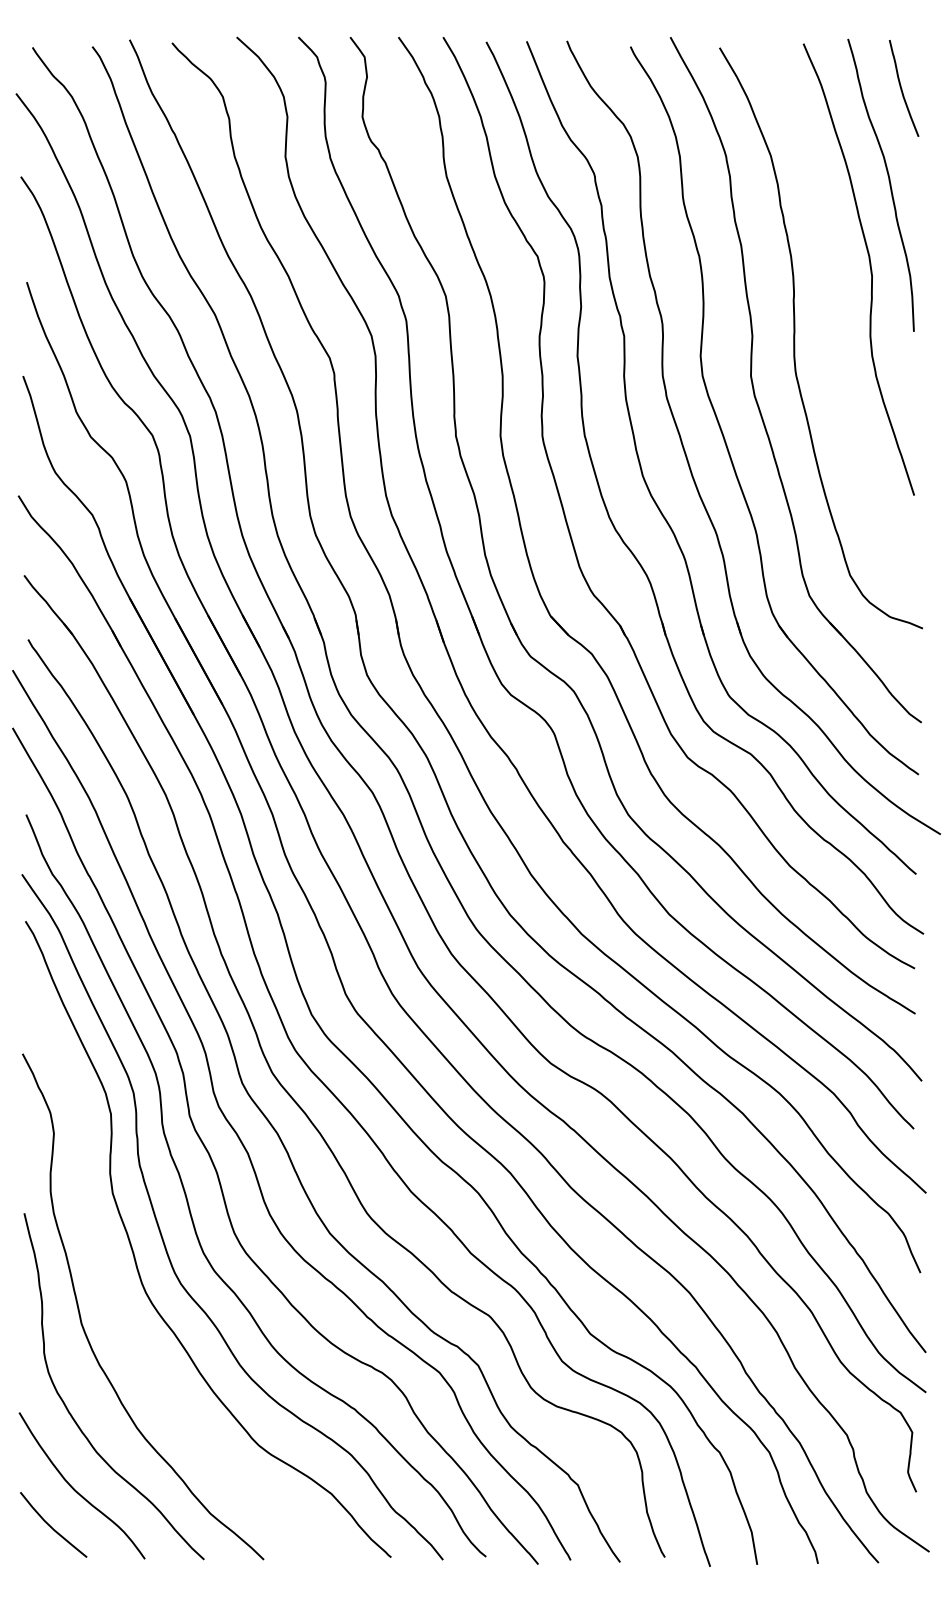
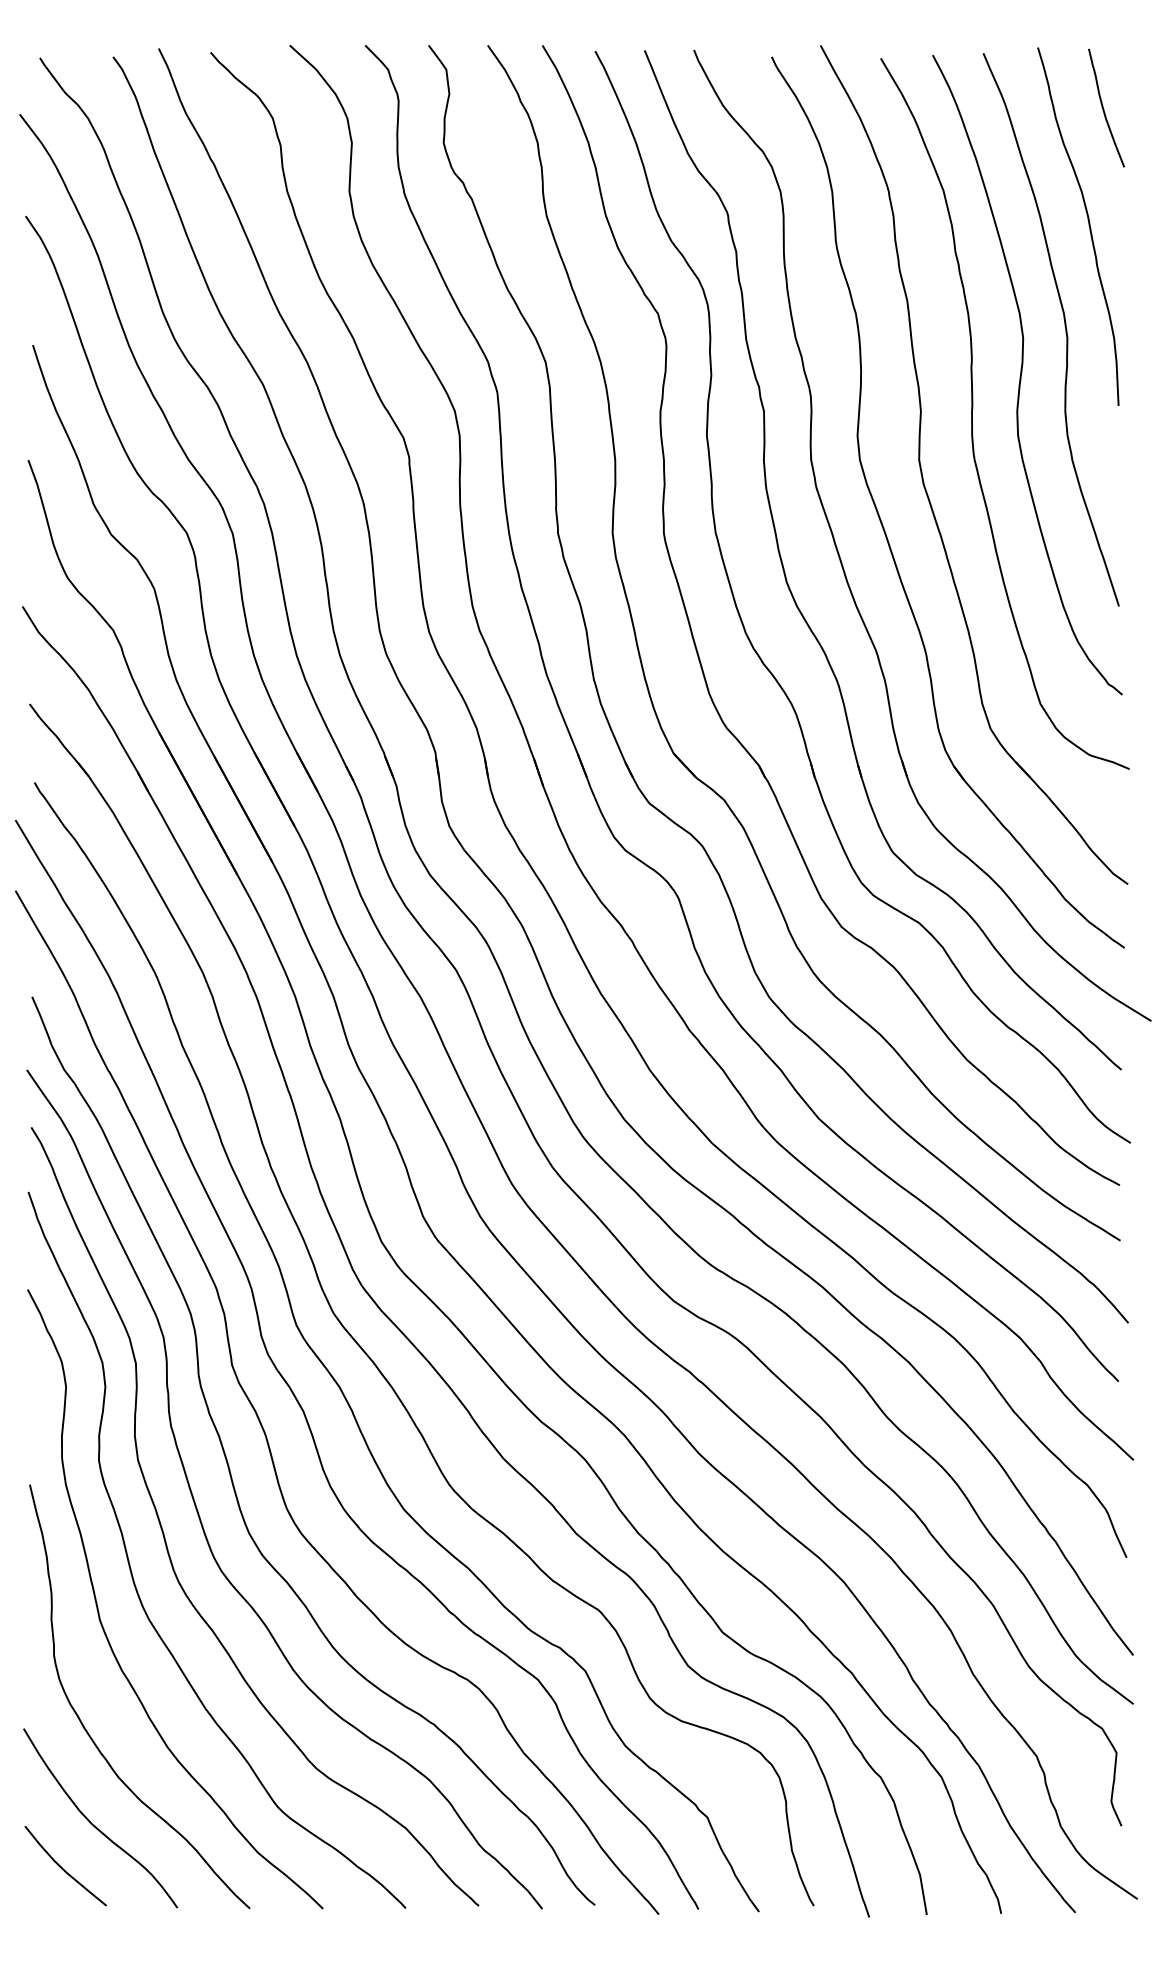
curve: (835, 304) -> (1022, 372), added
curve: (108, 1284) -> (132, 1572), added

